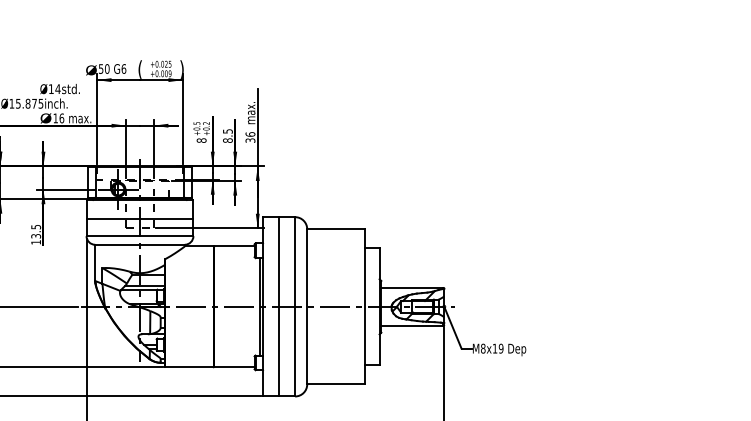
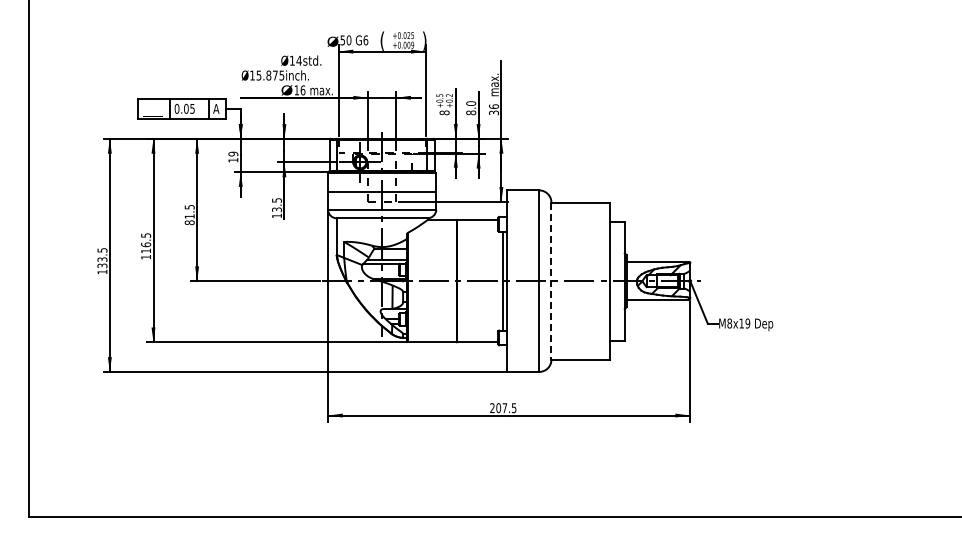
text: (228, 131) -> (471, 103), 8.5 -> 8.0
line: (278, 306) -> (522, 280), removed
line: (307, 307) -> (551, 281), solid -> dashed

